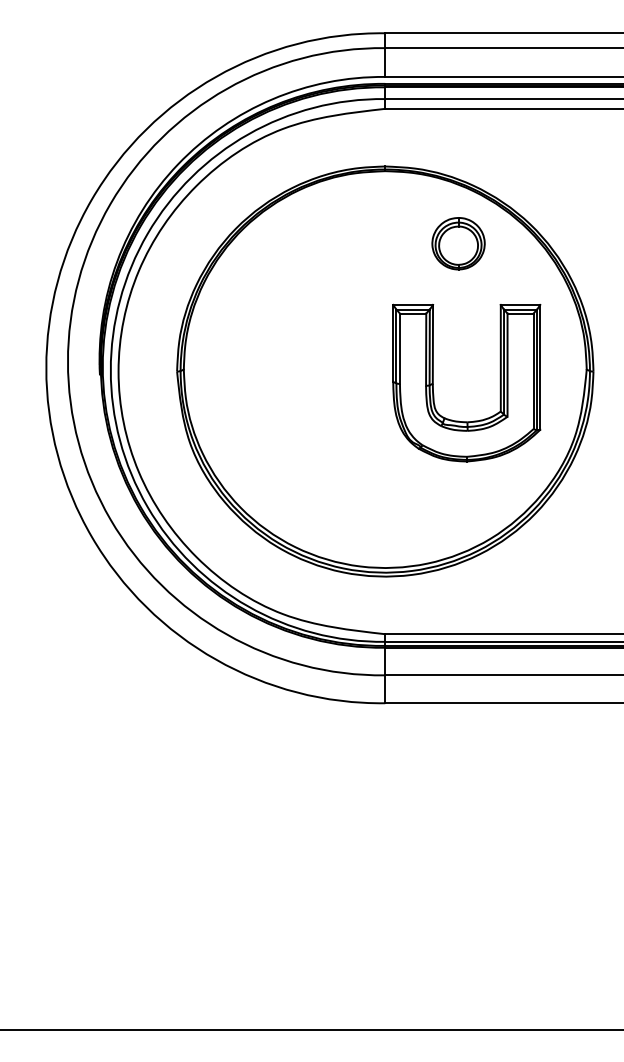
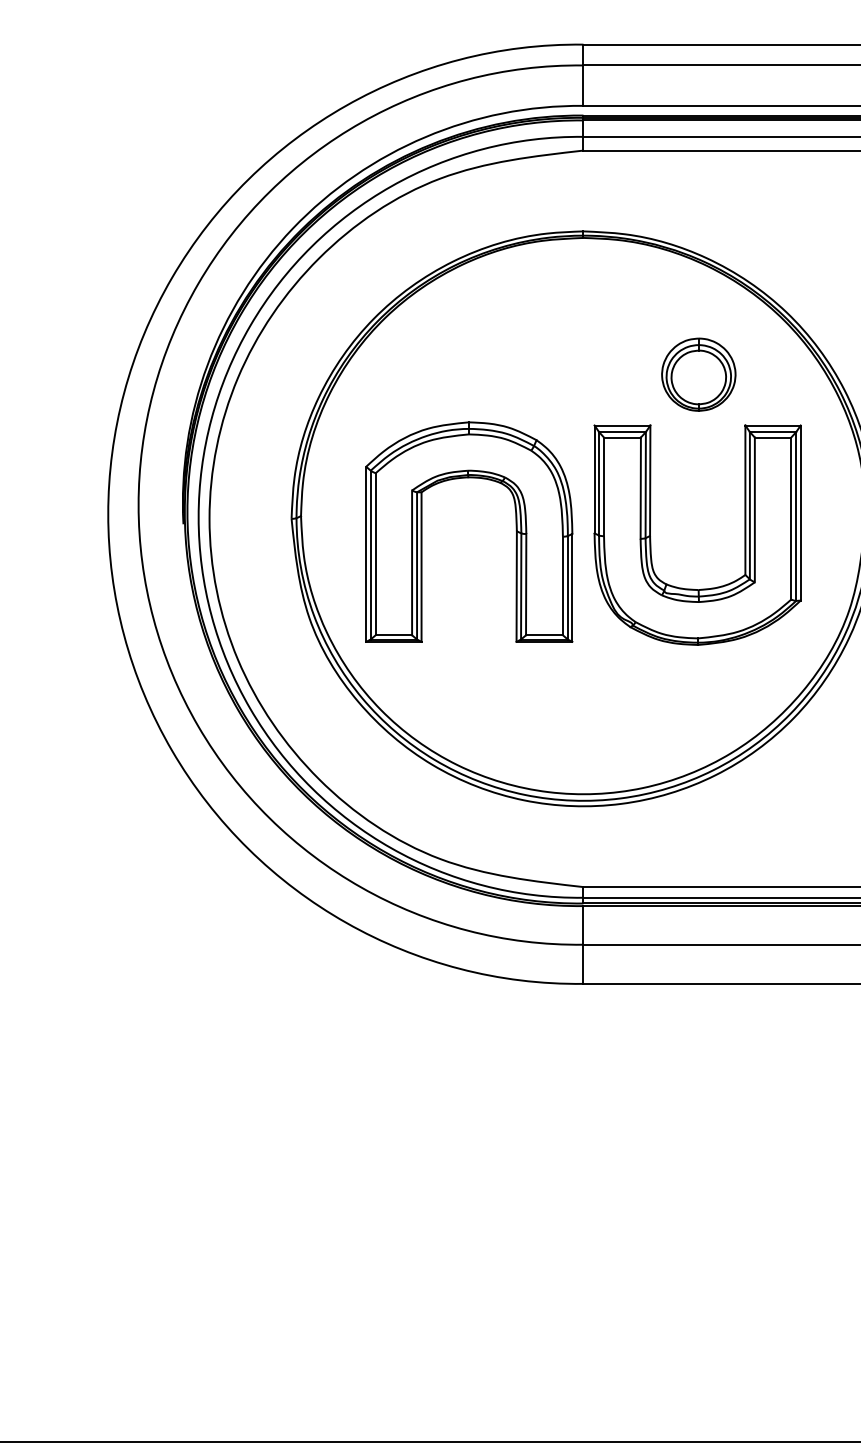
part: (458, 243) -> (698, 374), moved
part: (270, 380) -> (422, 531), added

